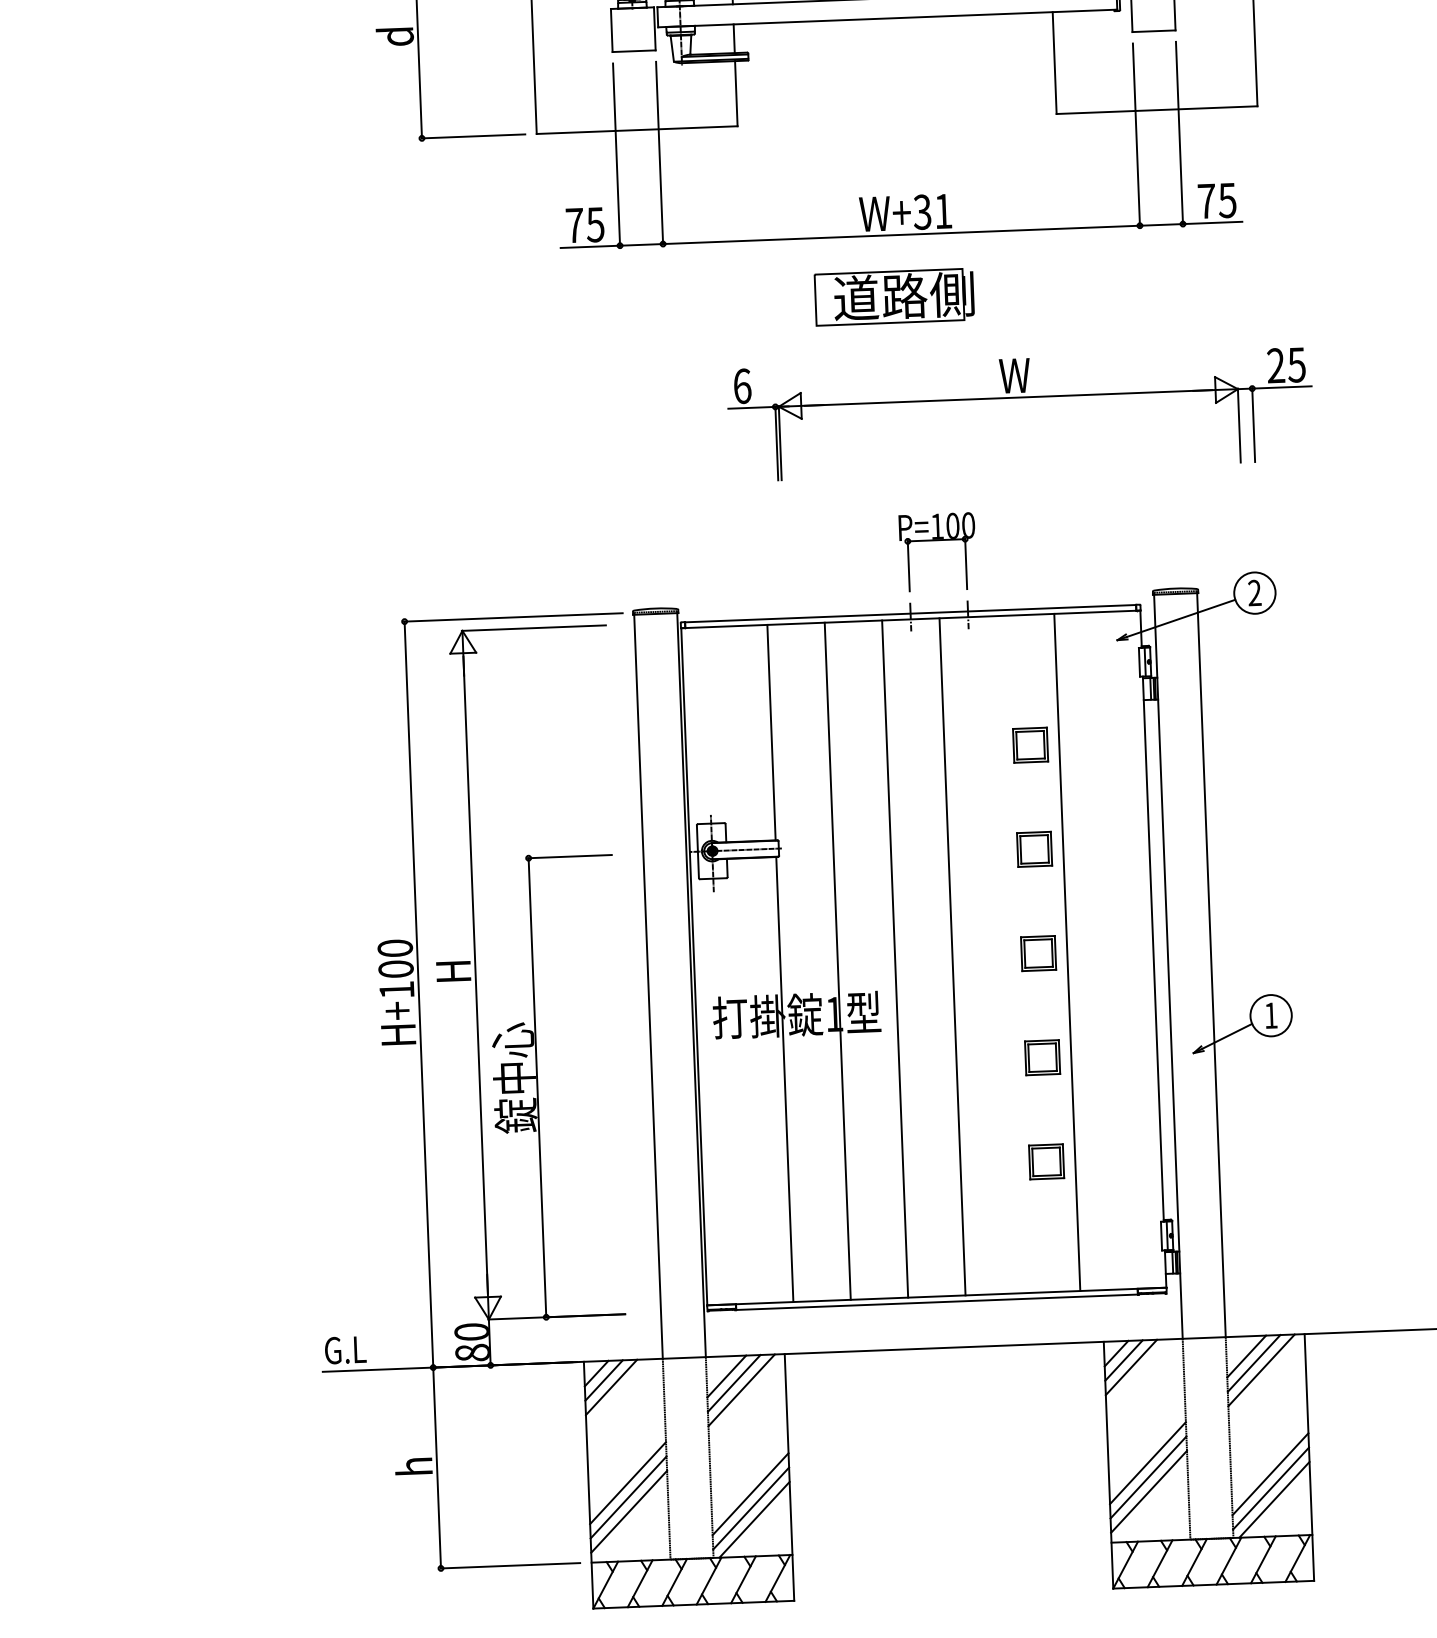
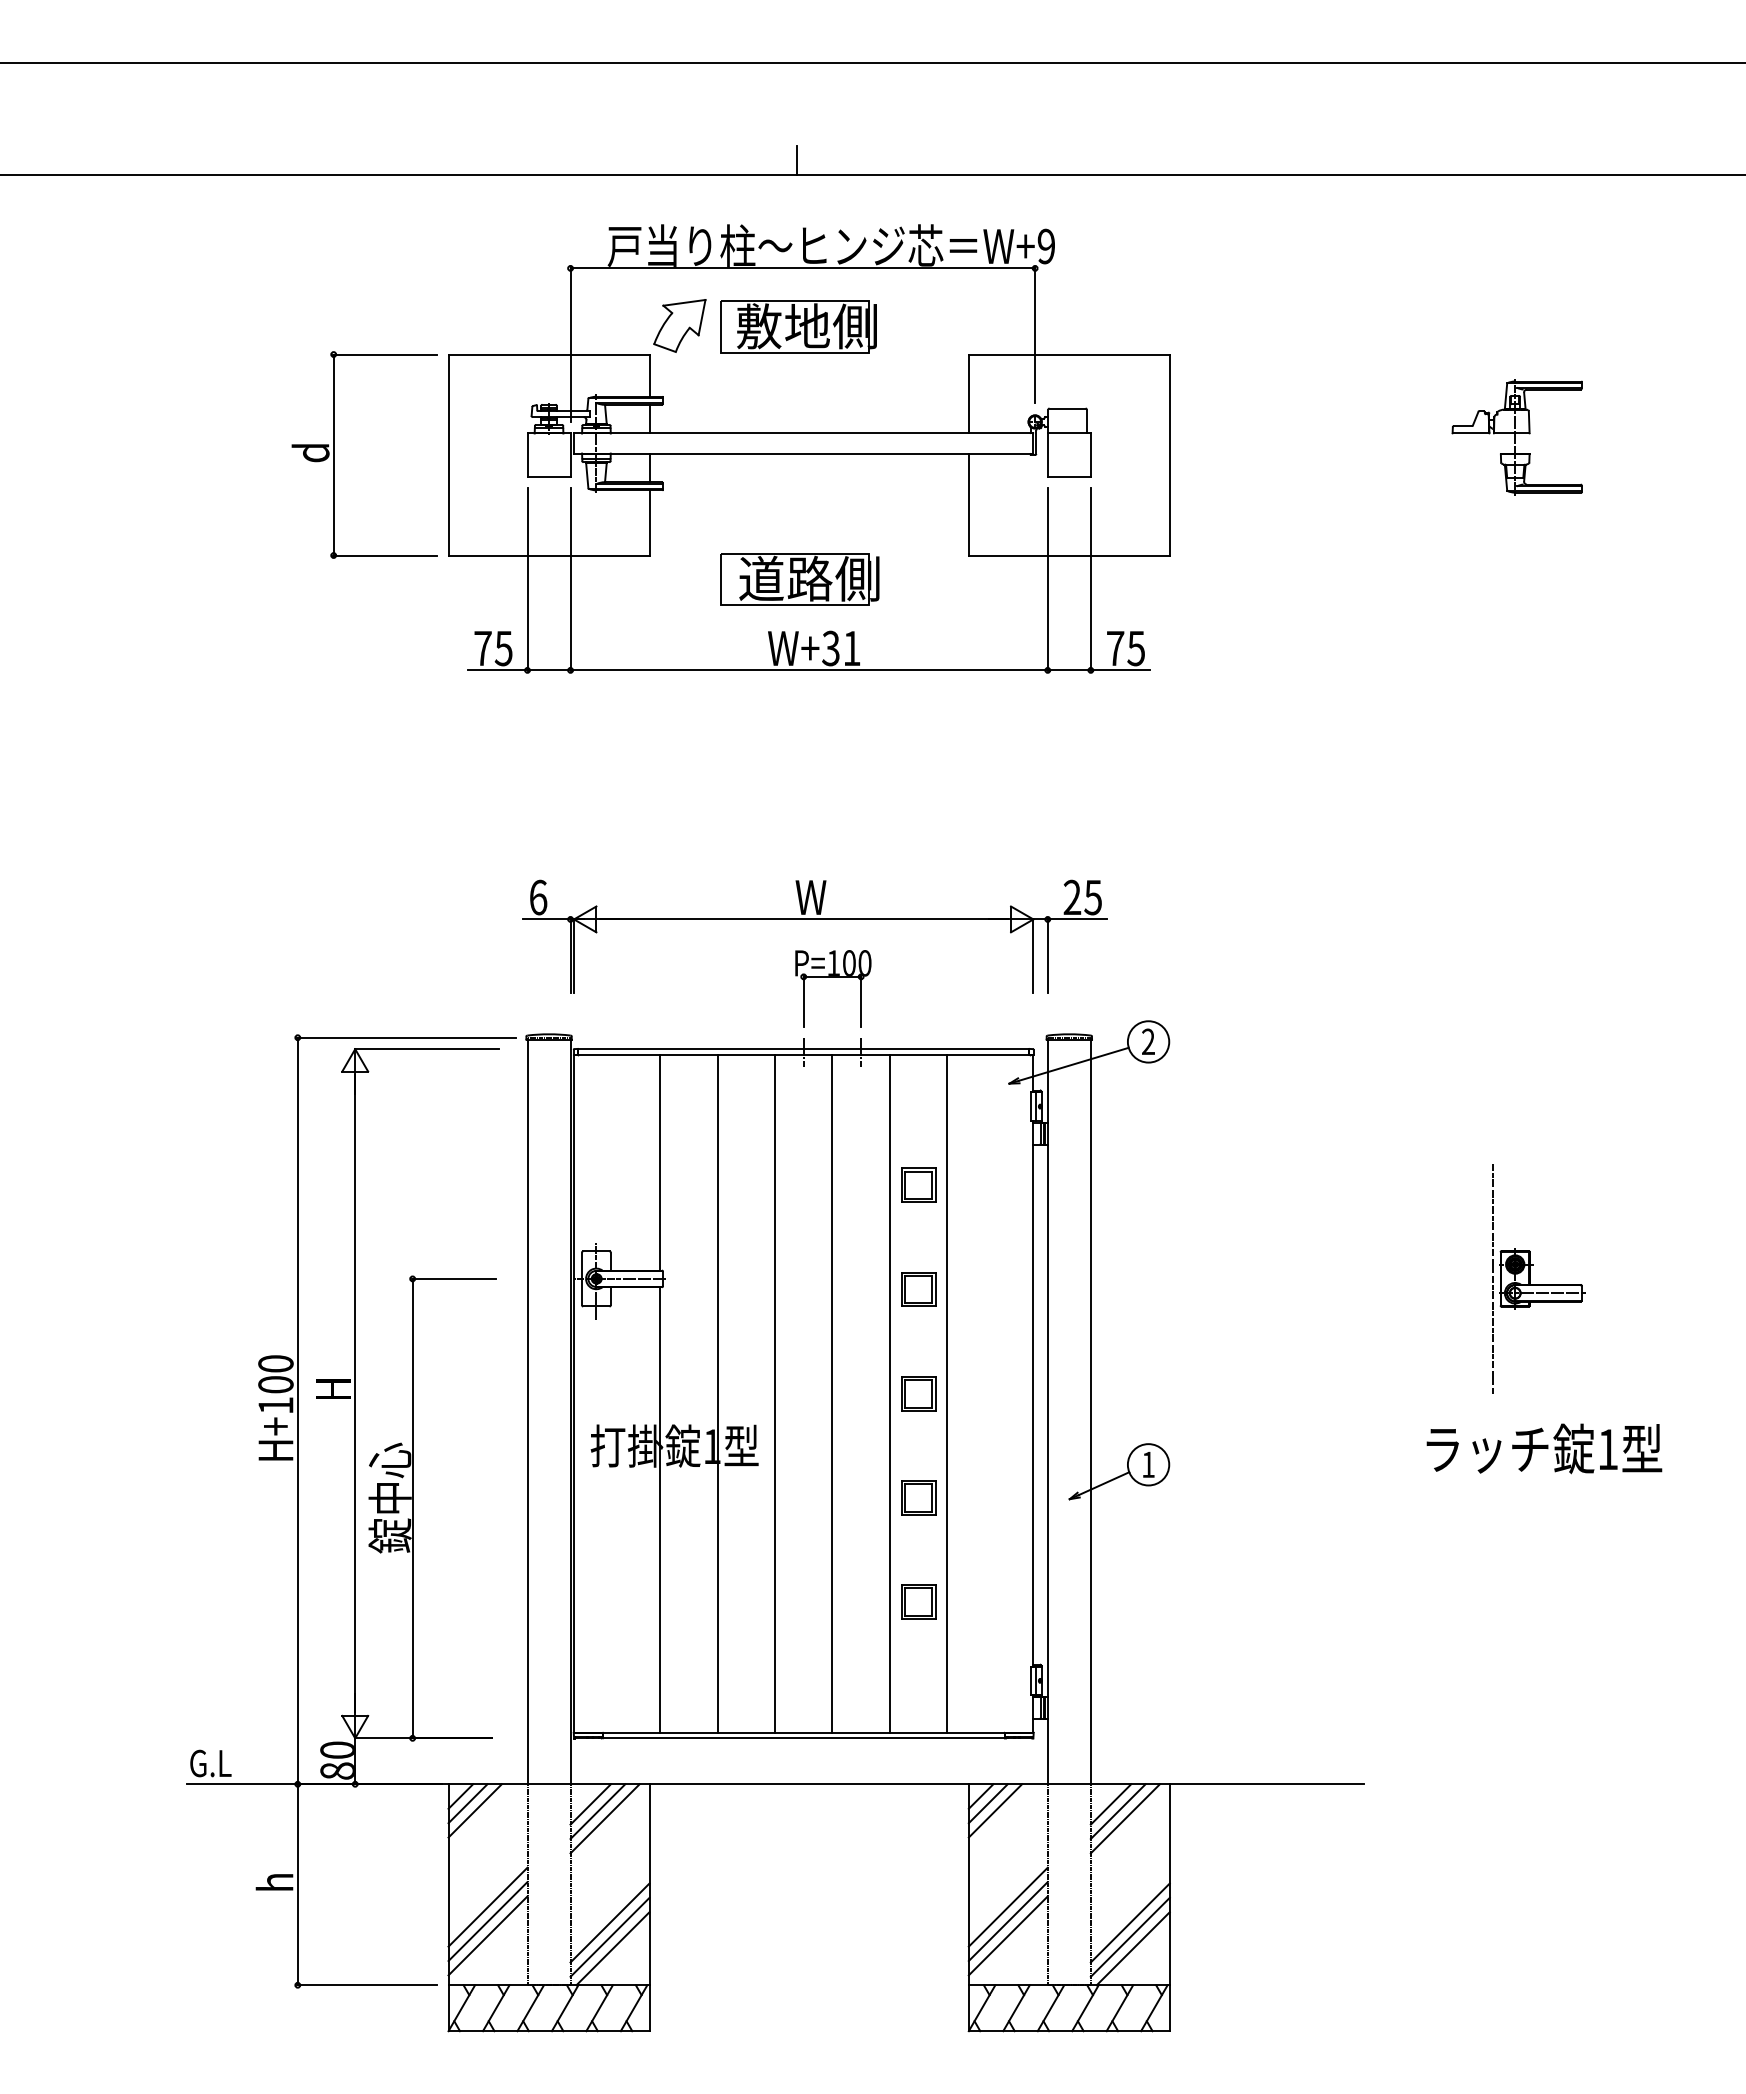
part: (894, 297) -> (799, 579), moved
part: (1019, 397) -> (814, 919), moved
line: (1009, 954) -> (889, 1393), added

